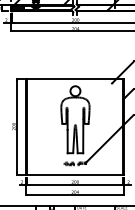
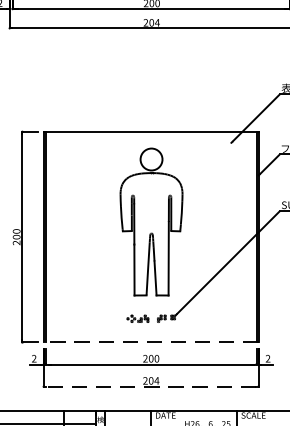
line: (75, 174) -> (151, 342), solid -> dashed
line: (75, 194) -> (151, 385), solid -> dashed

